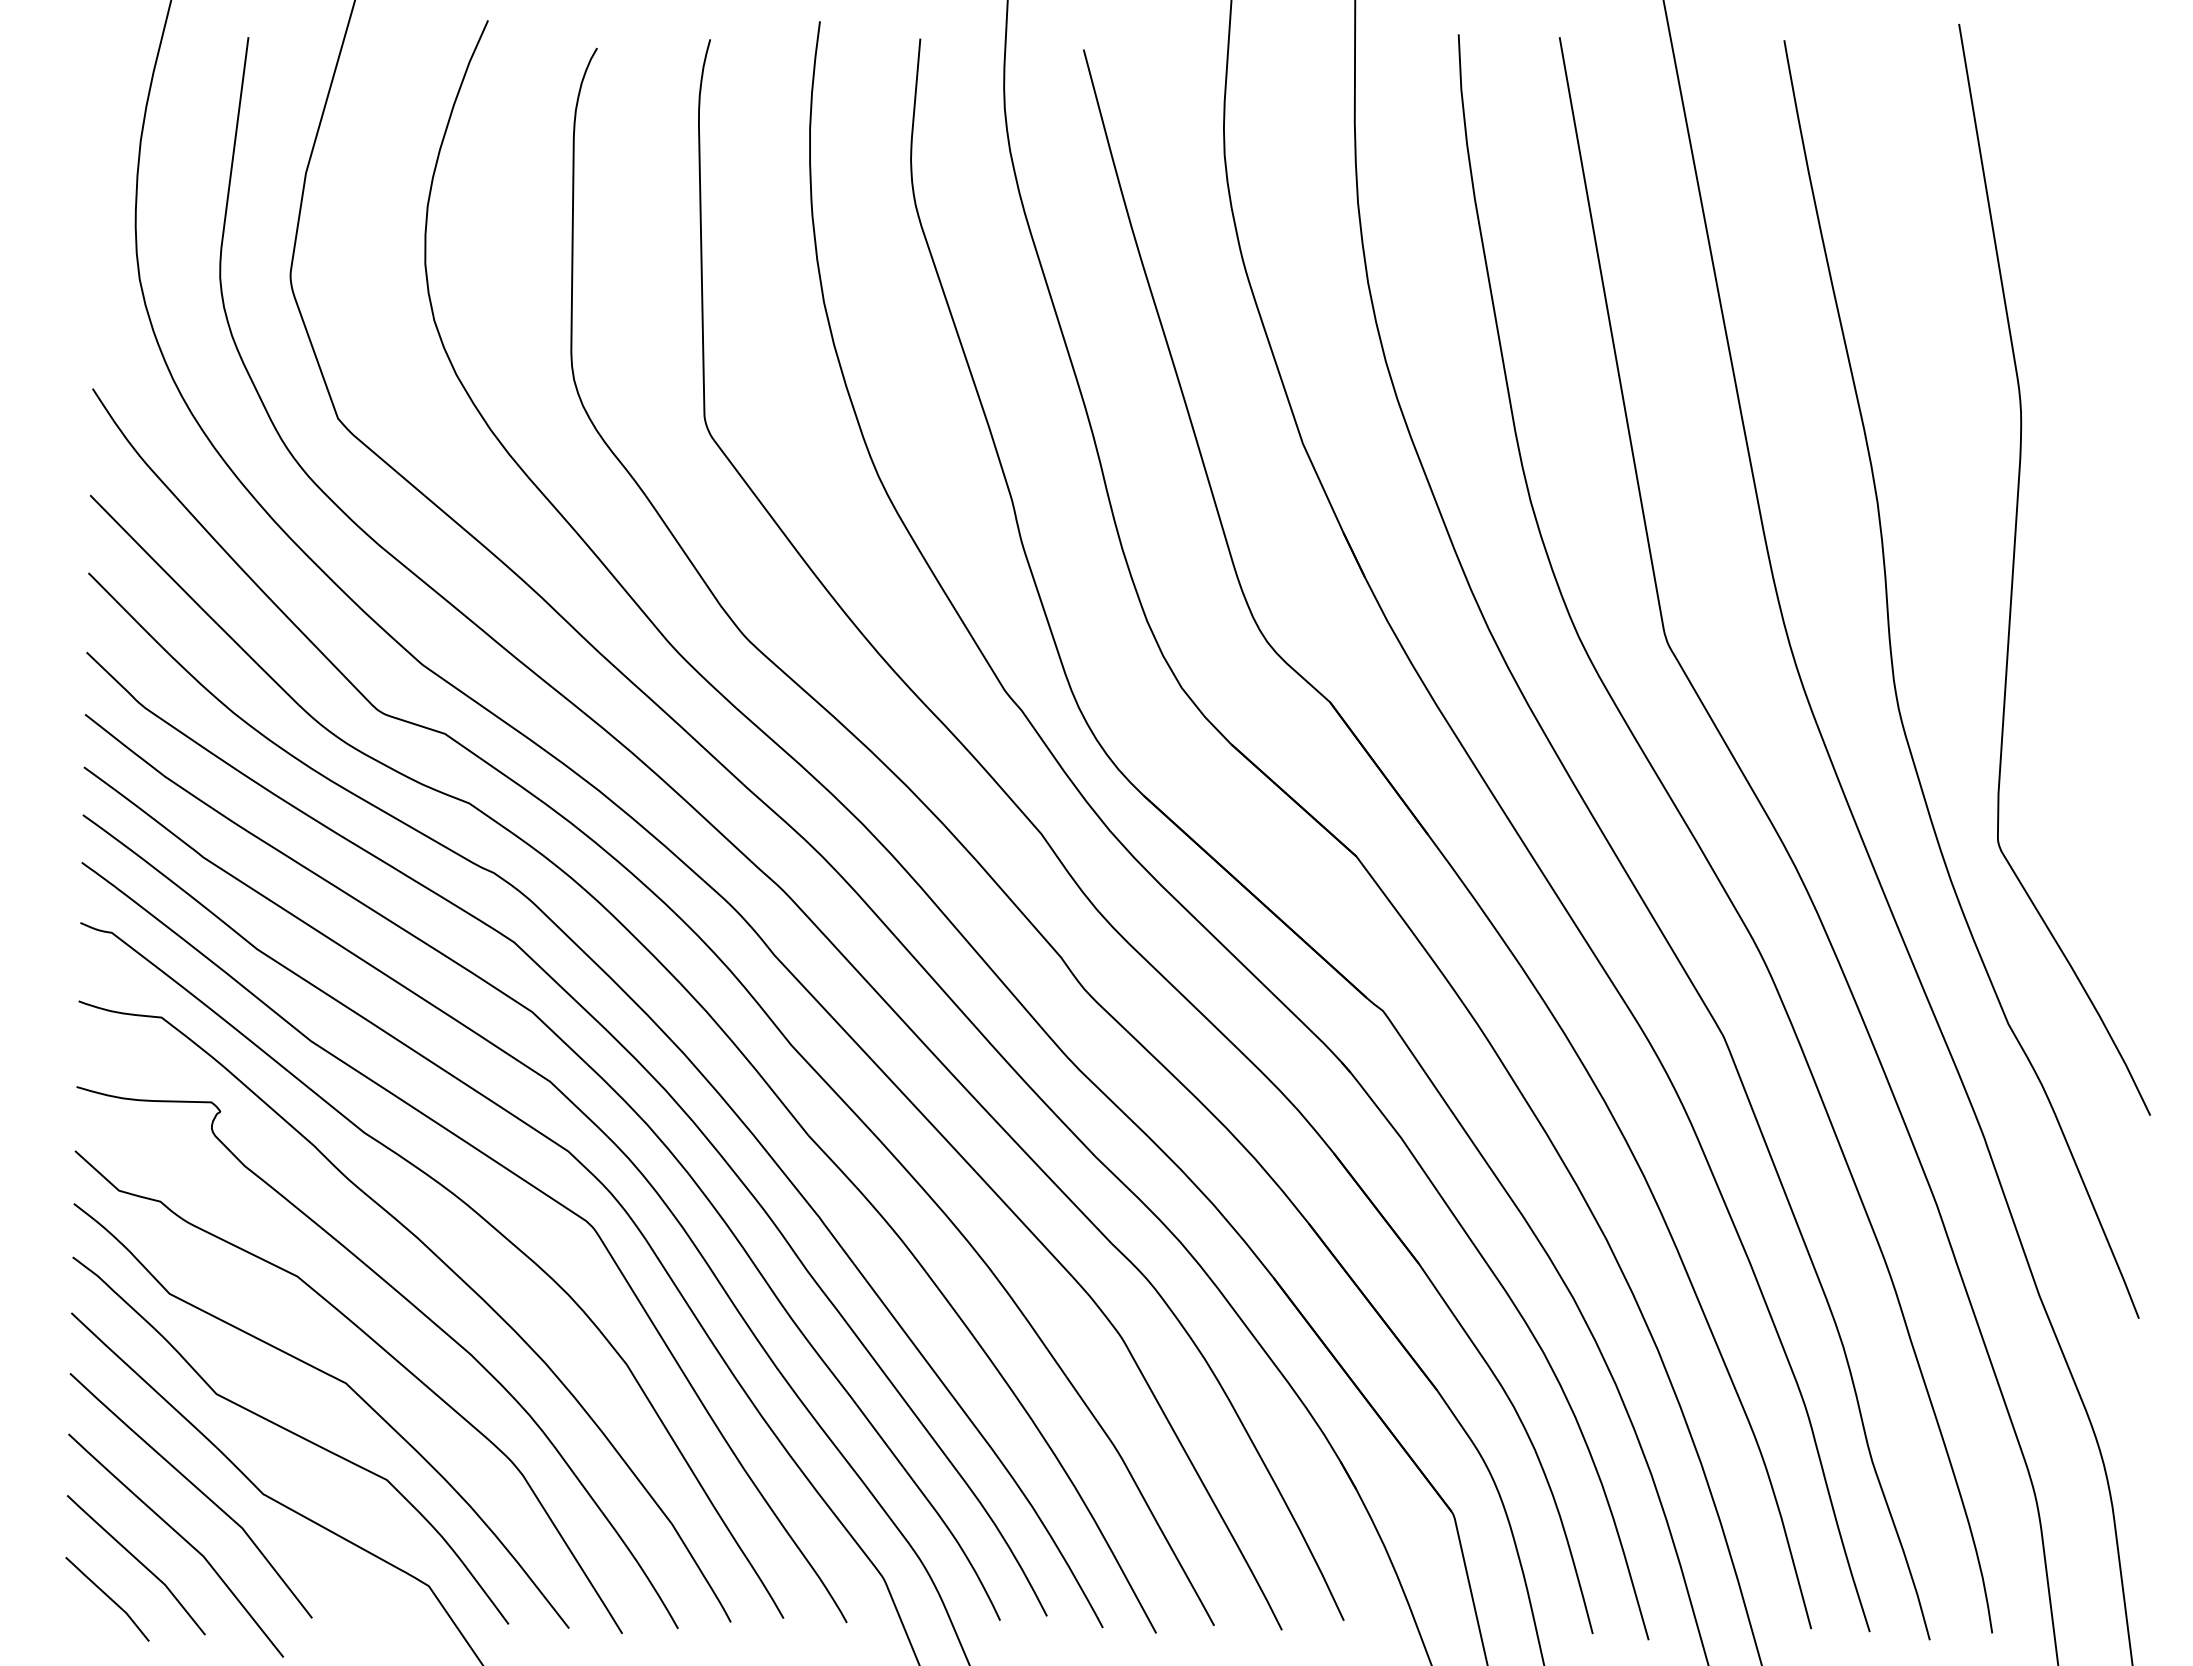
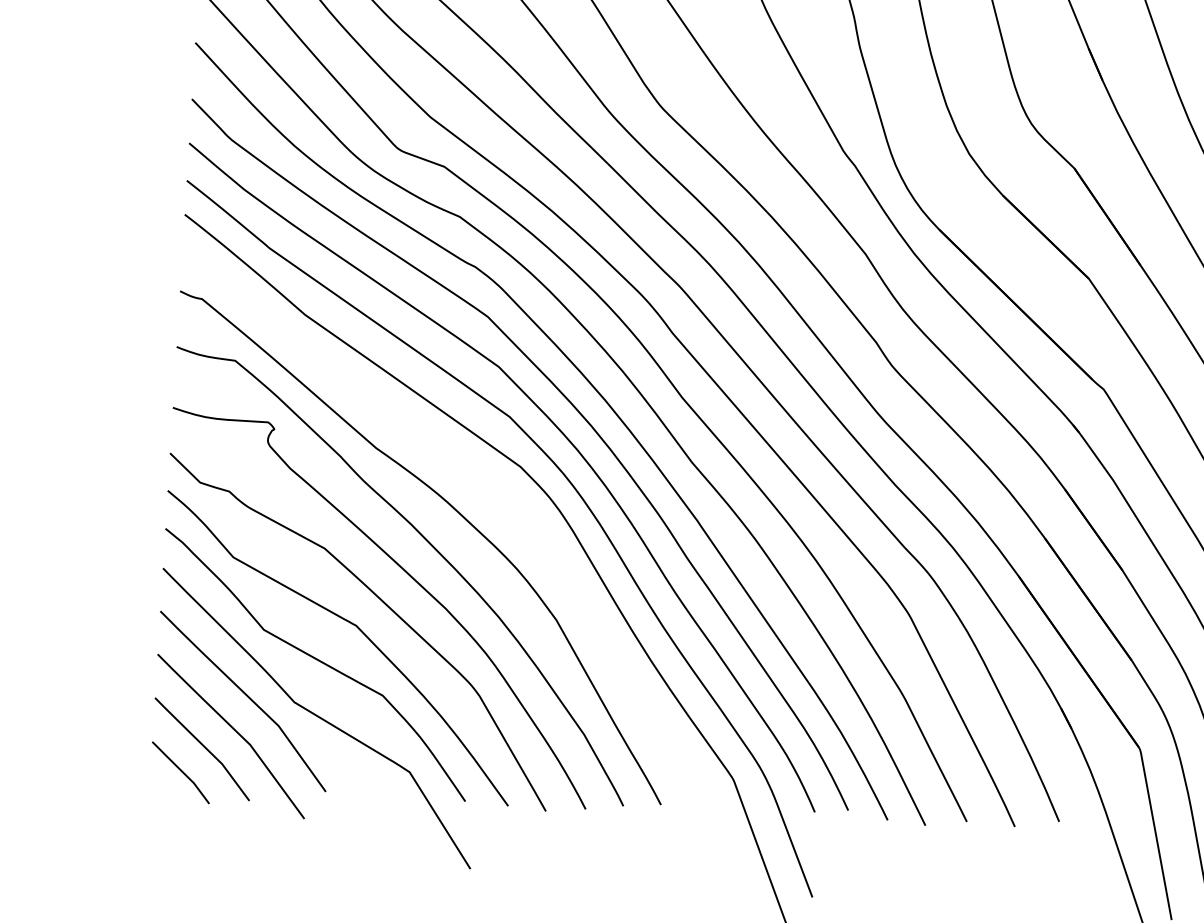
curve: (508, 1171) -> (477, 479), removed

